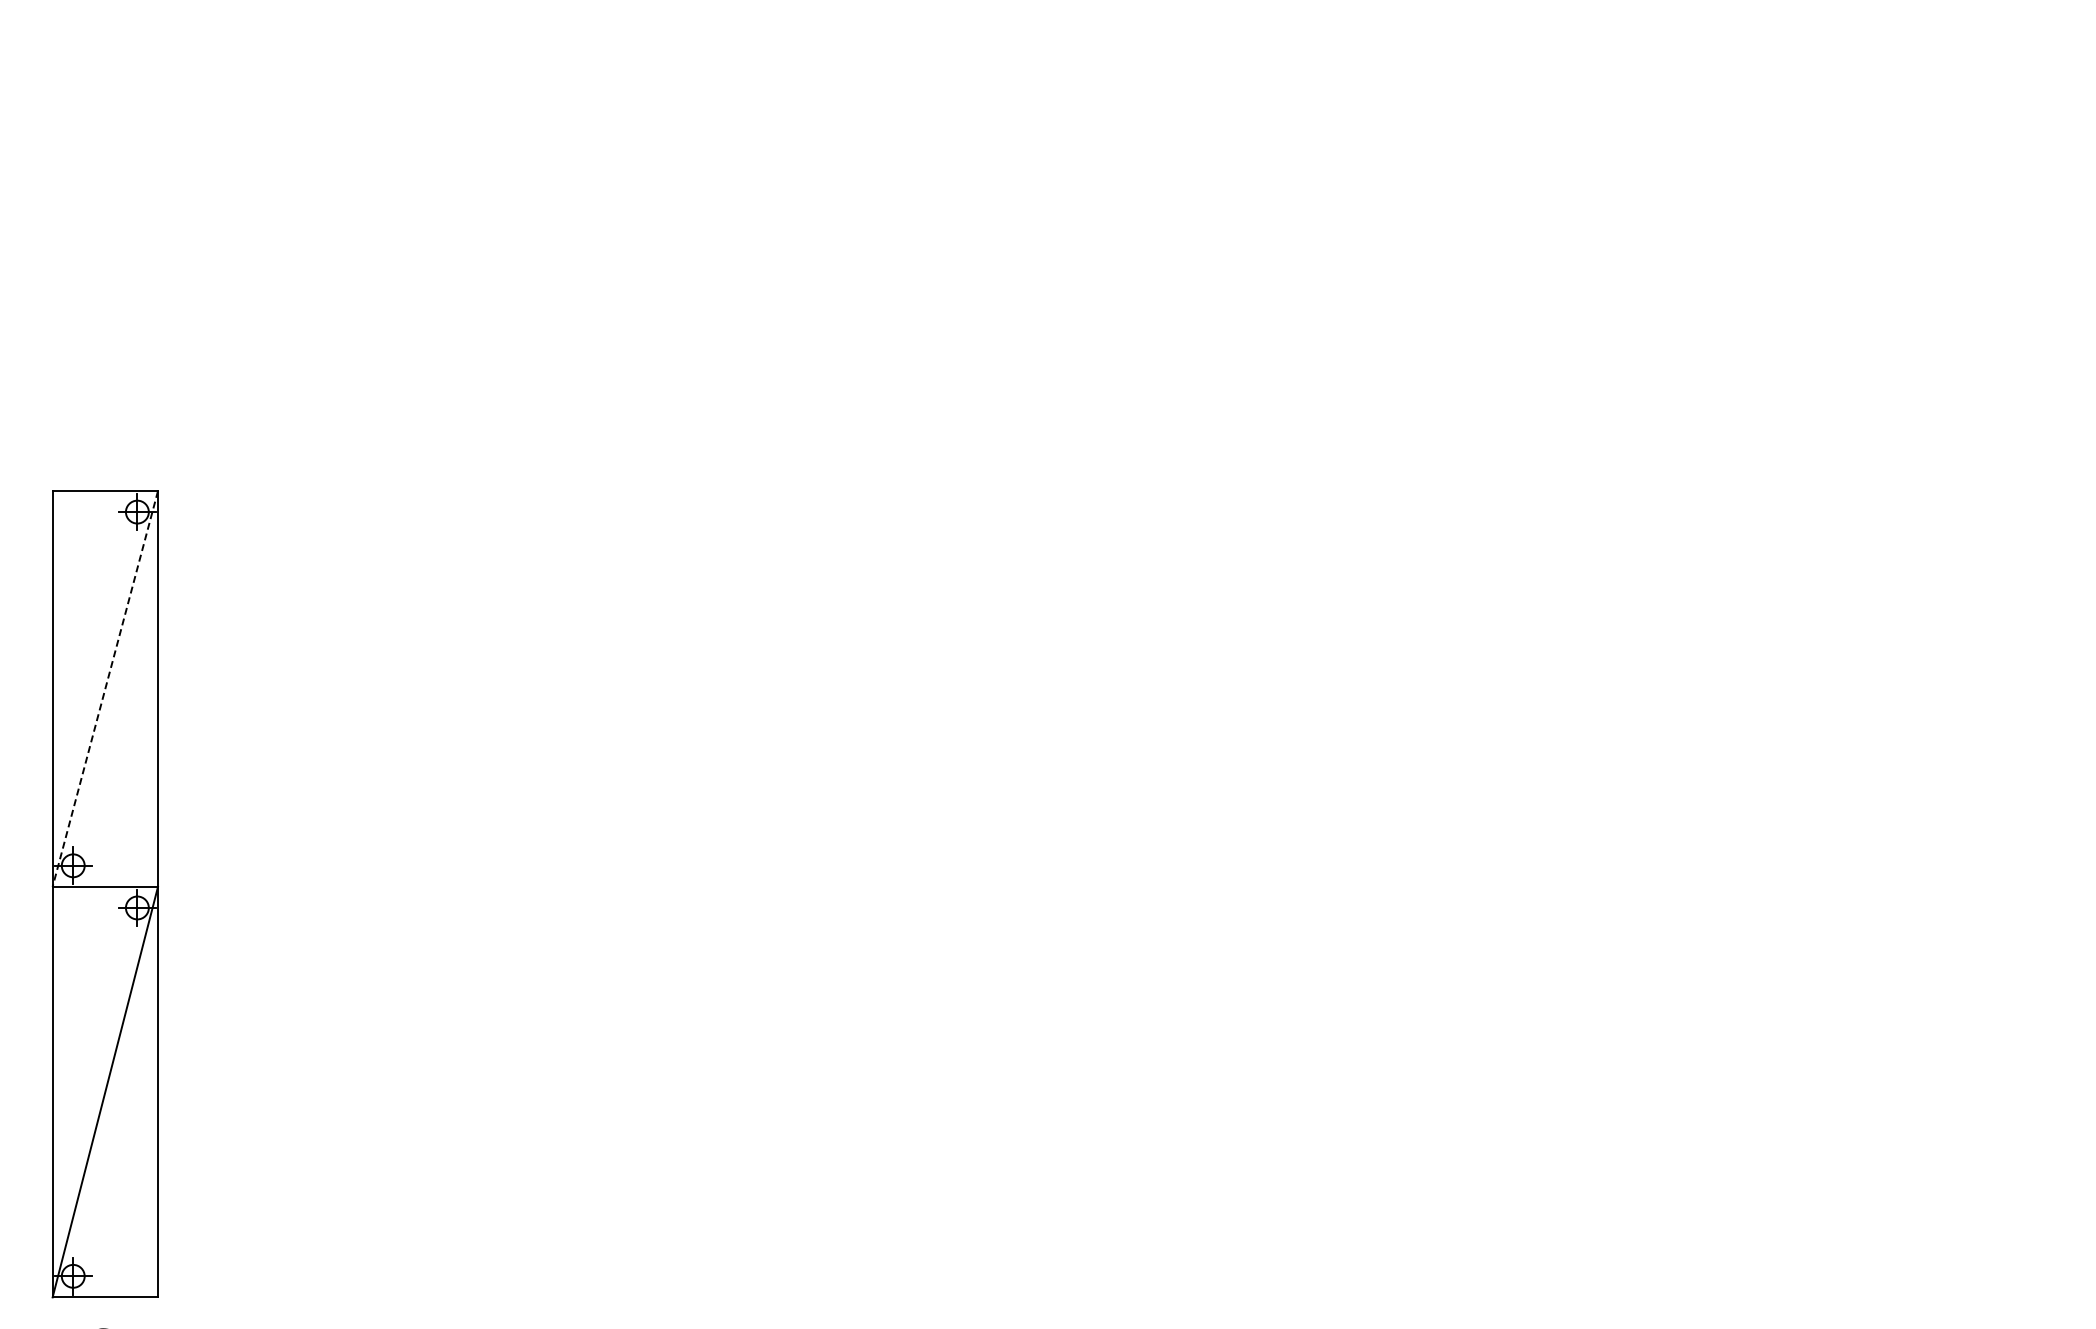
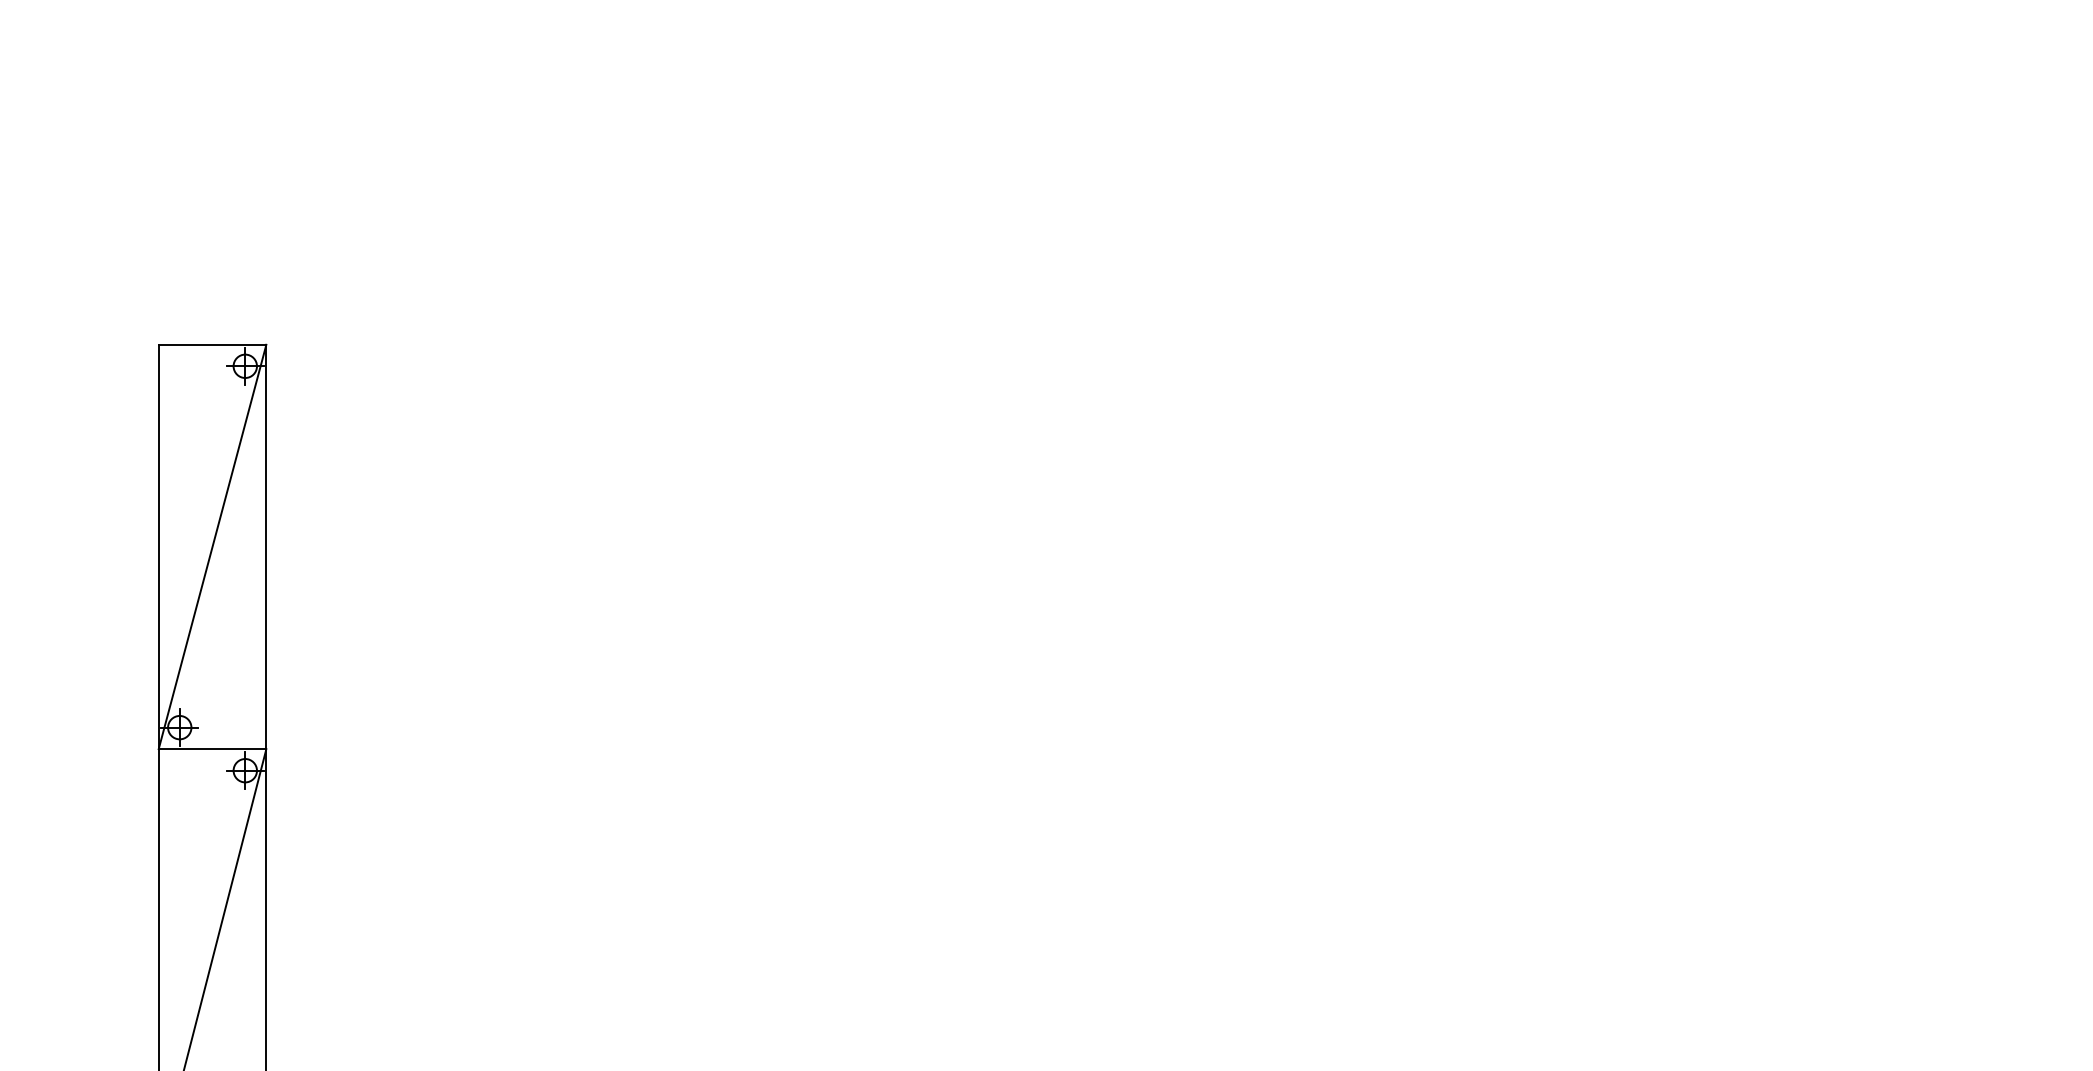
line: (105, 688) -> (212, 546), dashed -> solid

